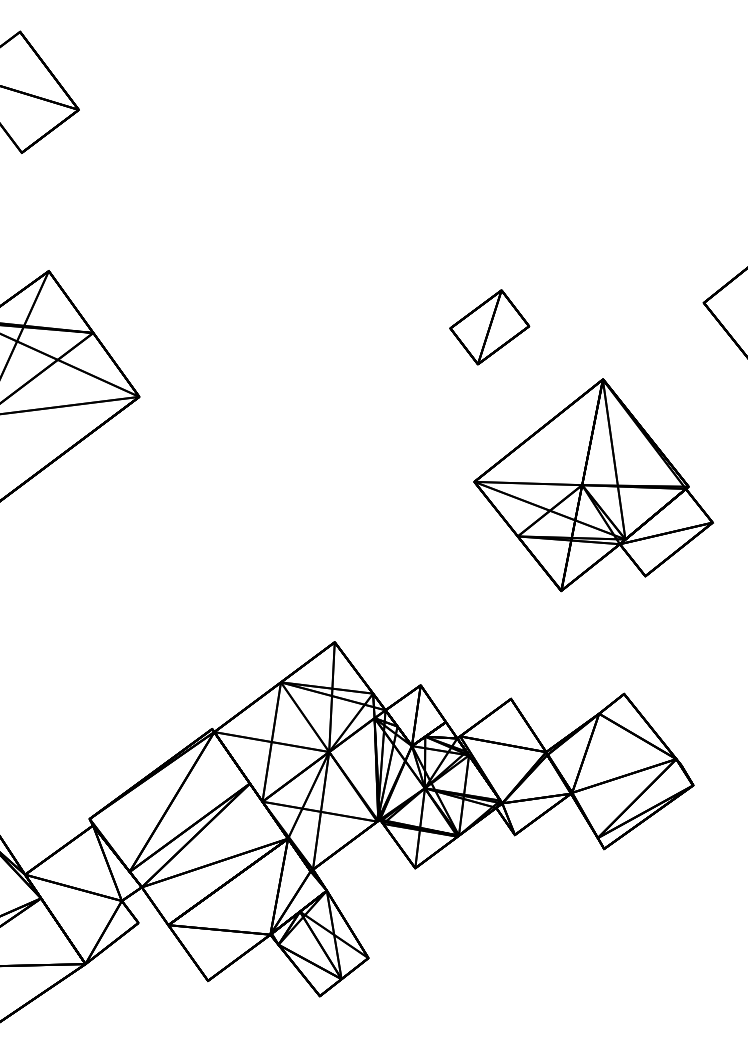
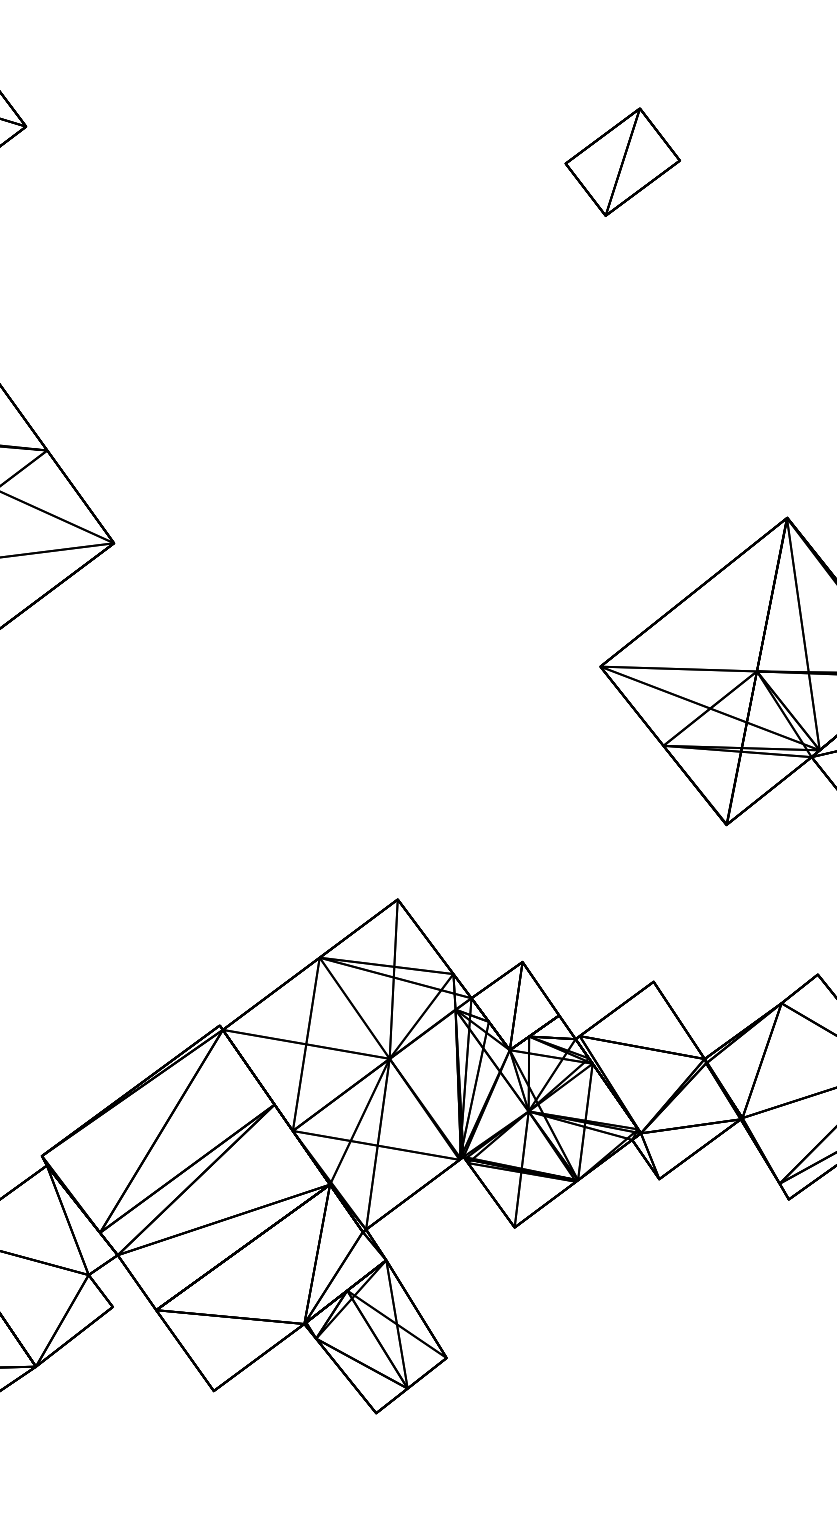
part: (489, 327) -> (622, 162), moved

